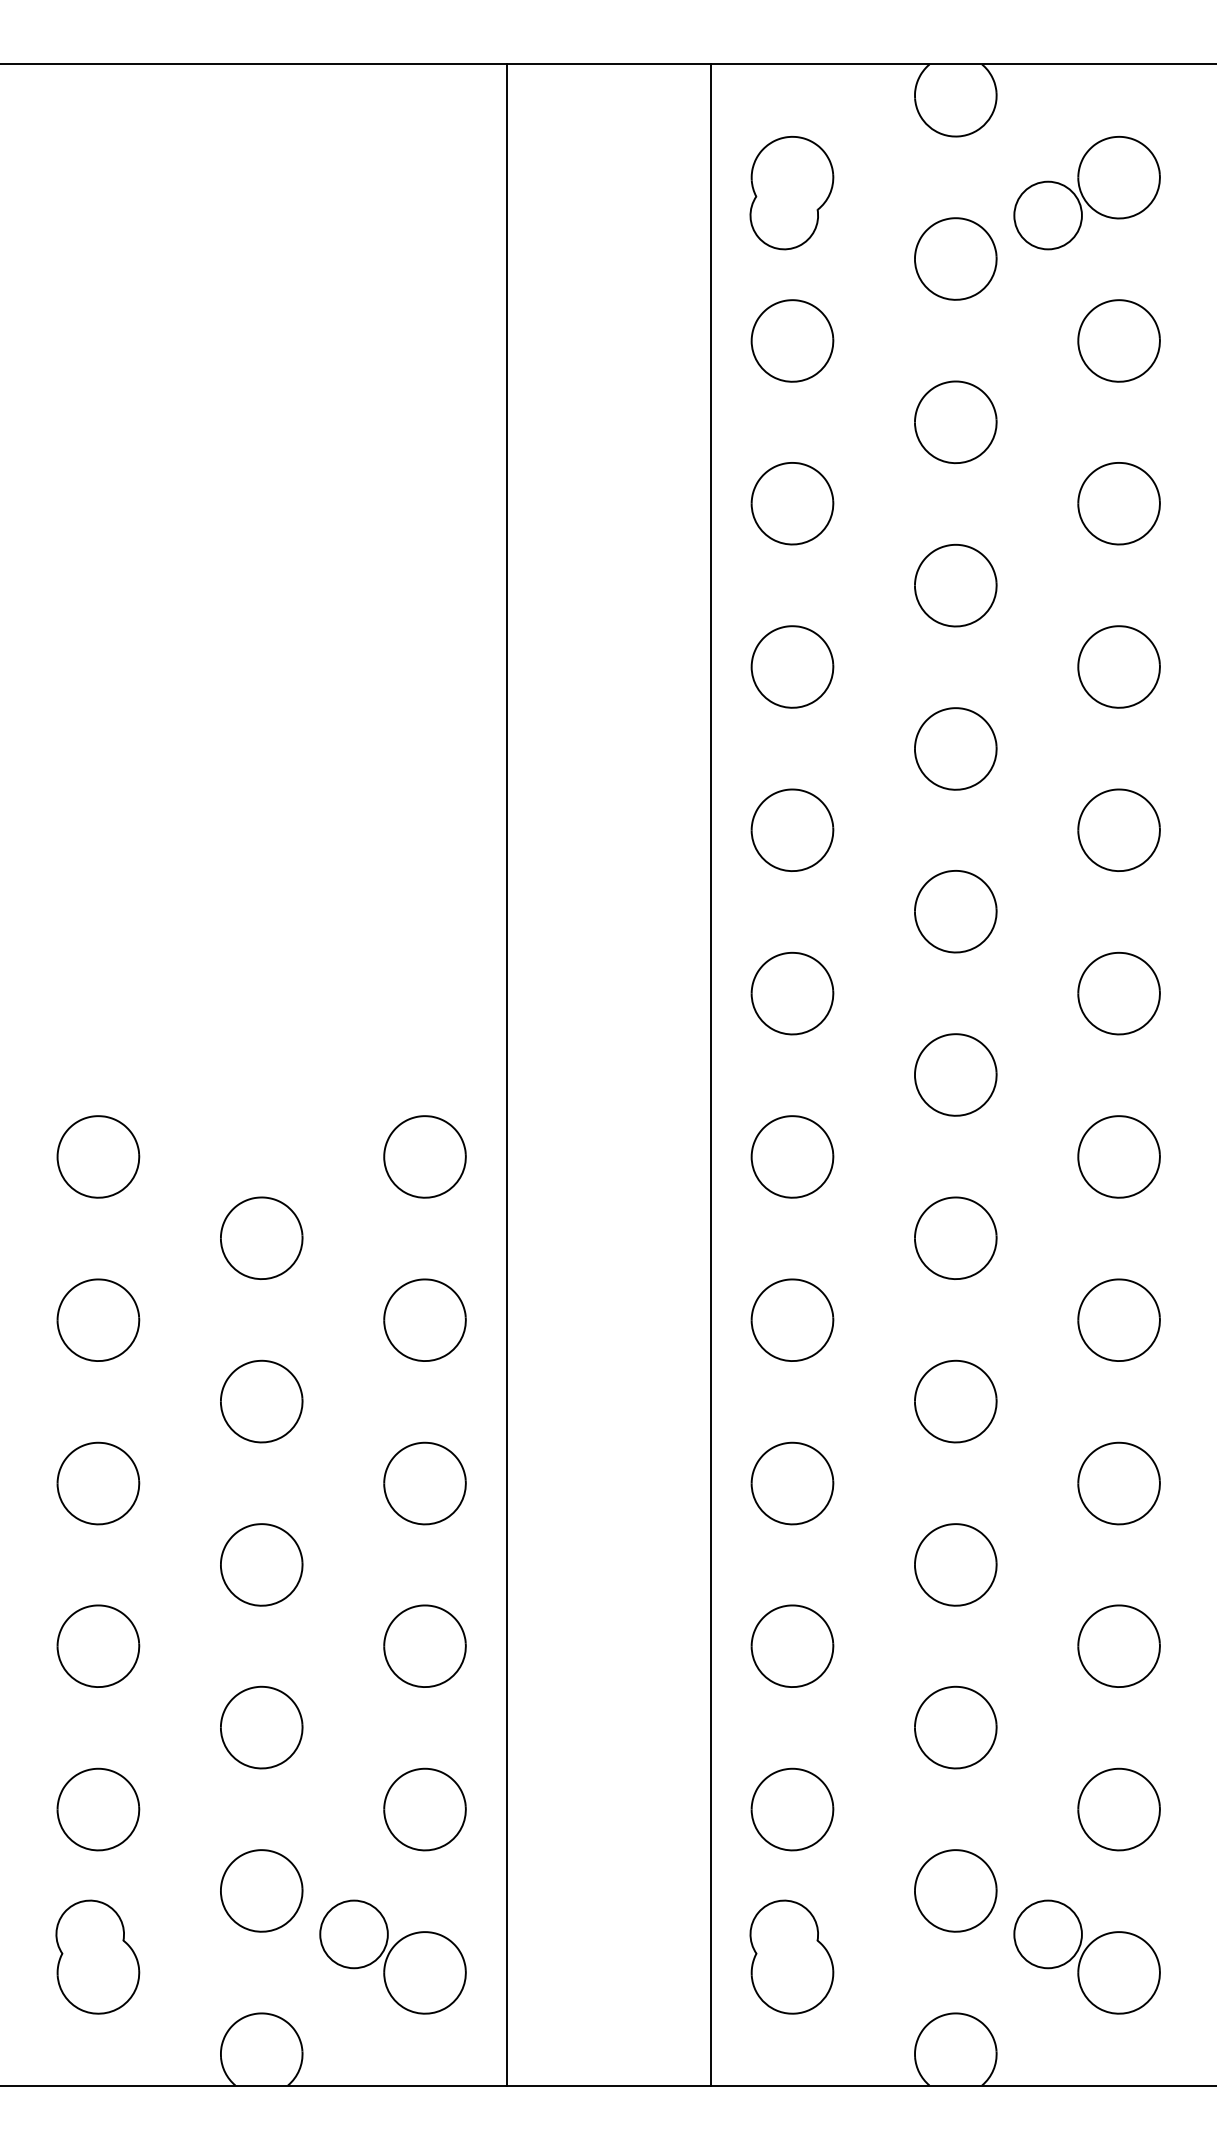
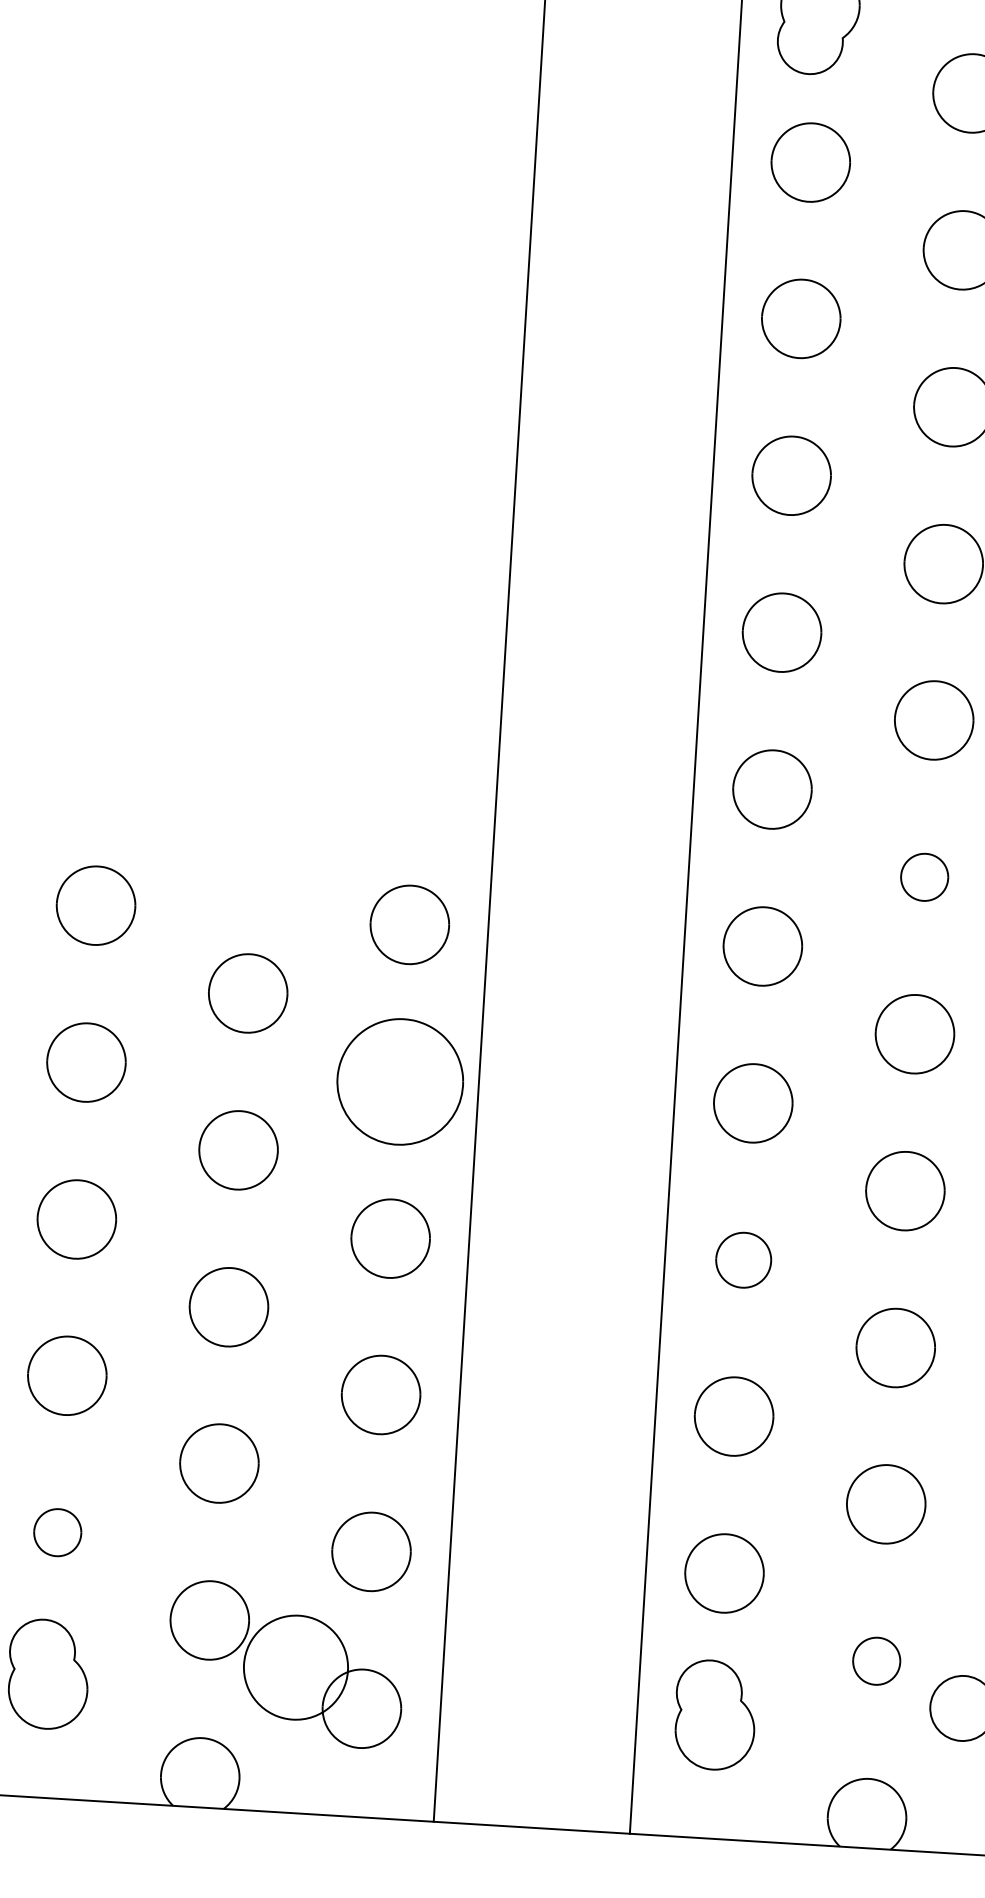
part: (955, 1074) -> (924, 876), size x0.6
part: (424, 1319) -> (399, 1081), size x1.6
part: (792, 1483) -> (743, 1260), size x0.7
part: (98, 1809) -> (57, 1532), size x0.6
part: (955, 1890) -> (876, 1660), size x0.6
circle: (353, 1934) -> (295, 1667), size x1.6

